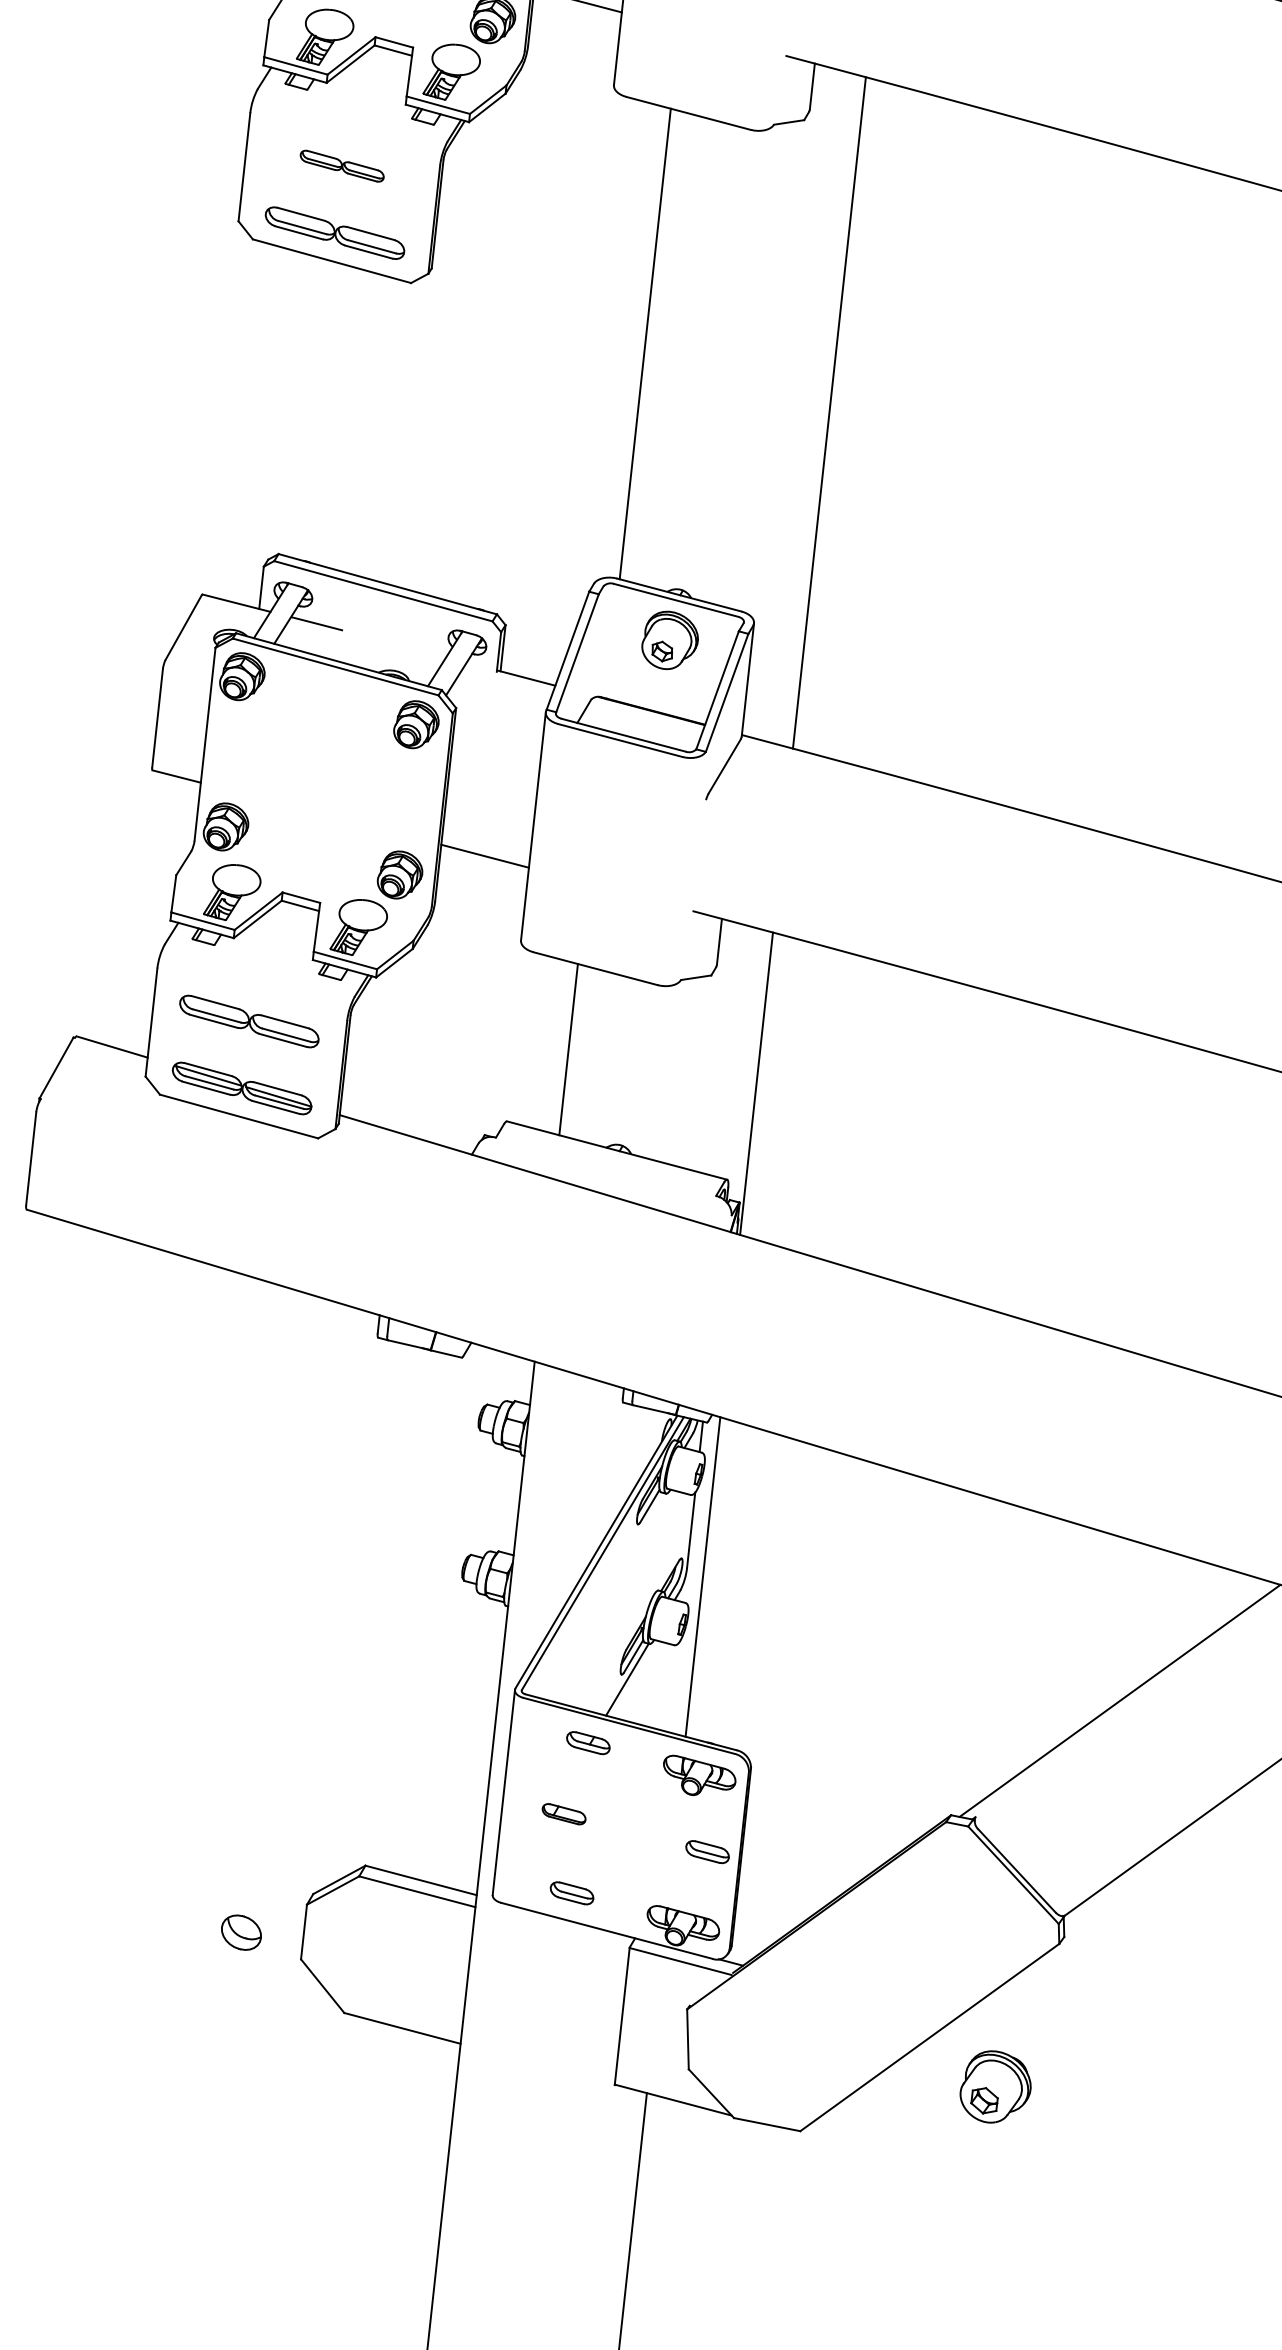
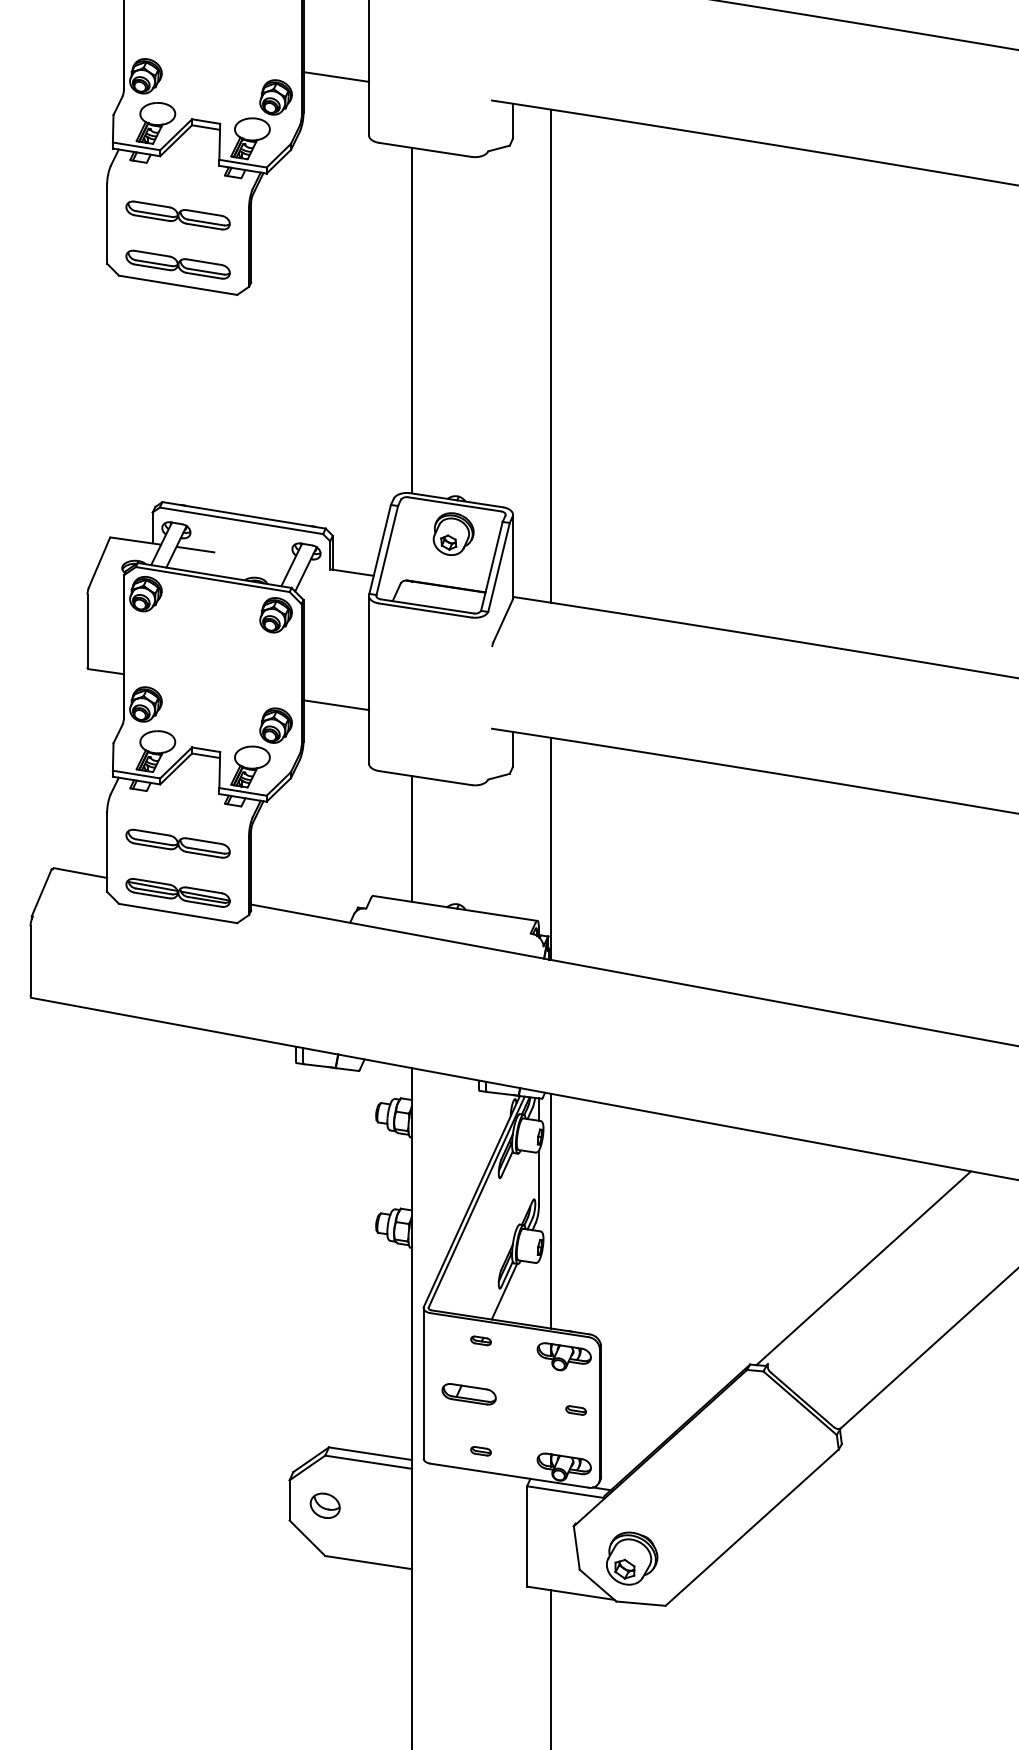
part: (341, 166) -> (177, 215), size x1.67
part: (587, 1742) -> (480, 1340), size x0.62
part: (563, 1814) -> (468, 1394), size x1.67
part: (706, 1851) -> (575, 1410), size x0.62
part: (571, 1893) -> (480, 1451), size x0.62
part: (240, 1932) -> (324, 1505), moved
part: (996, 2087) -> (632, 1558), moved

